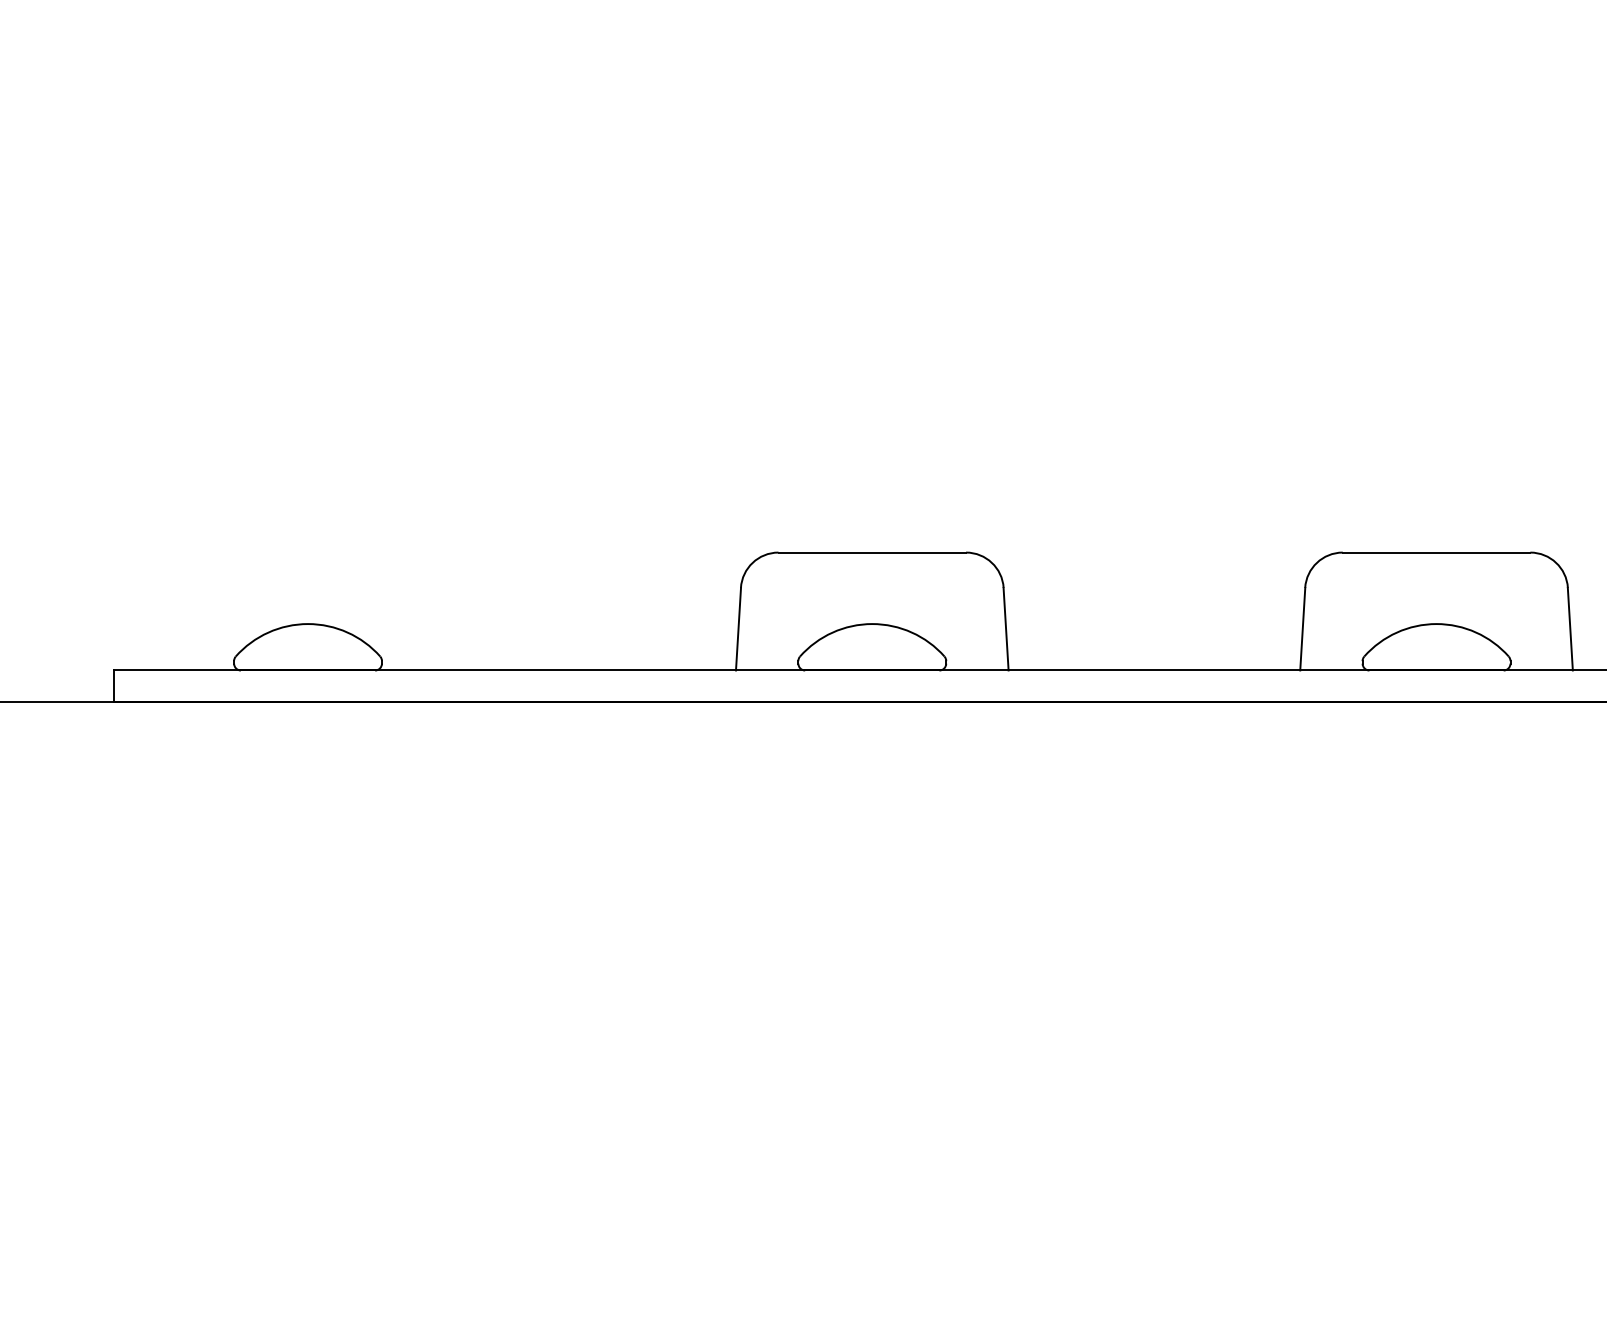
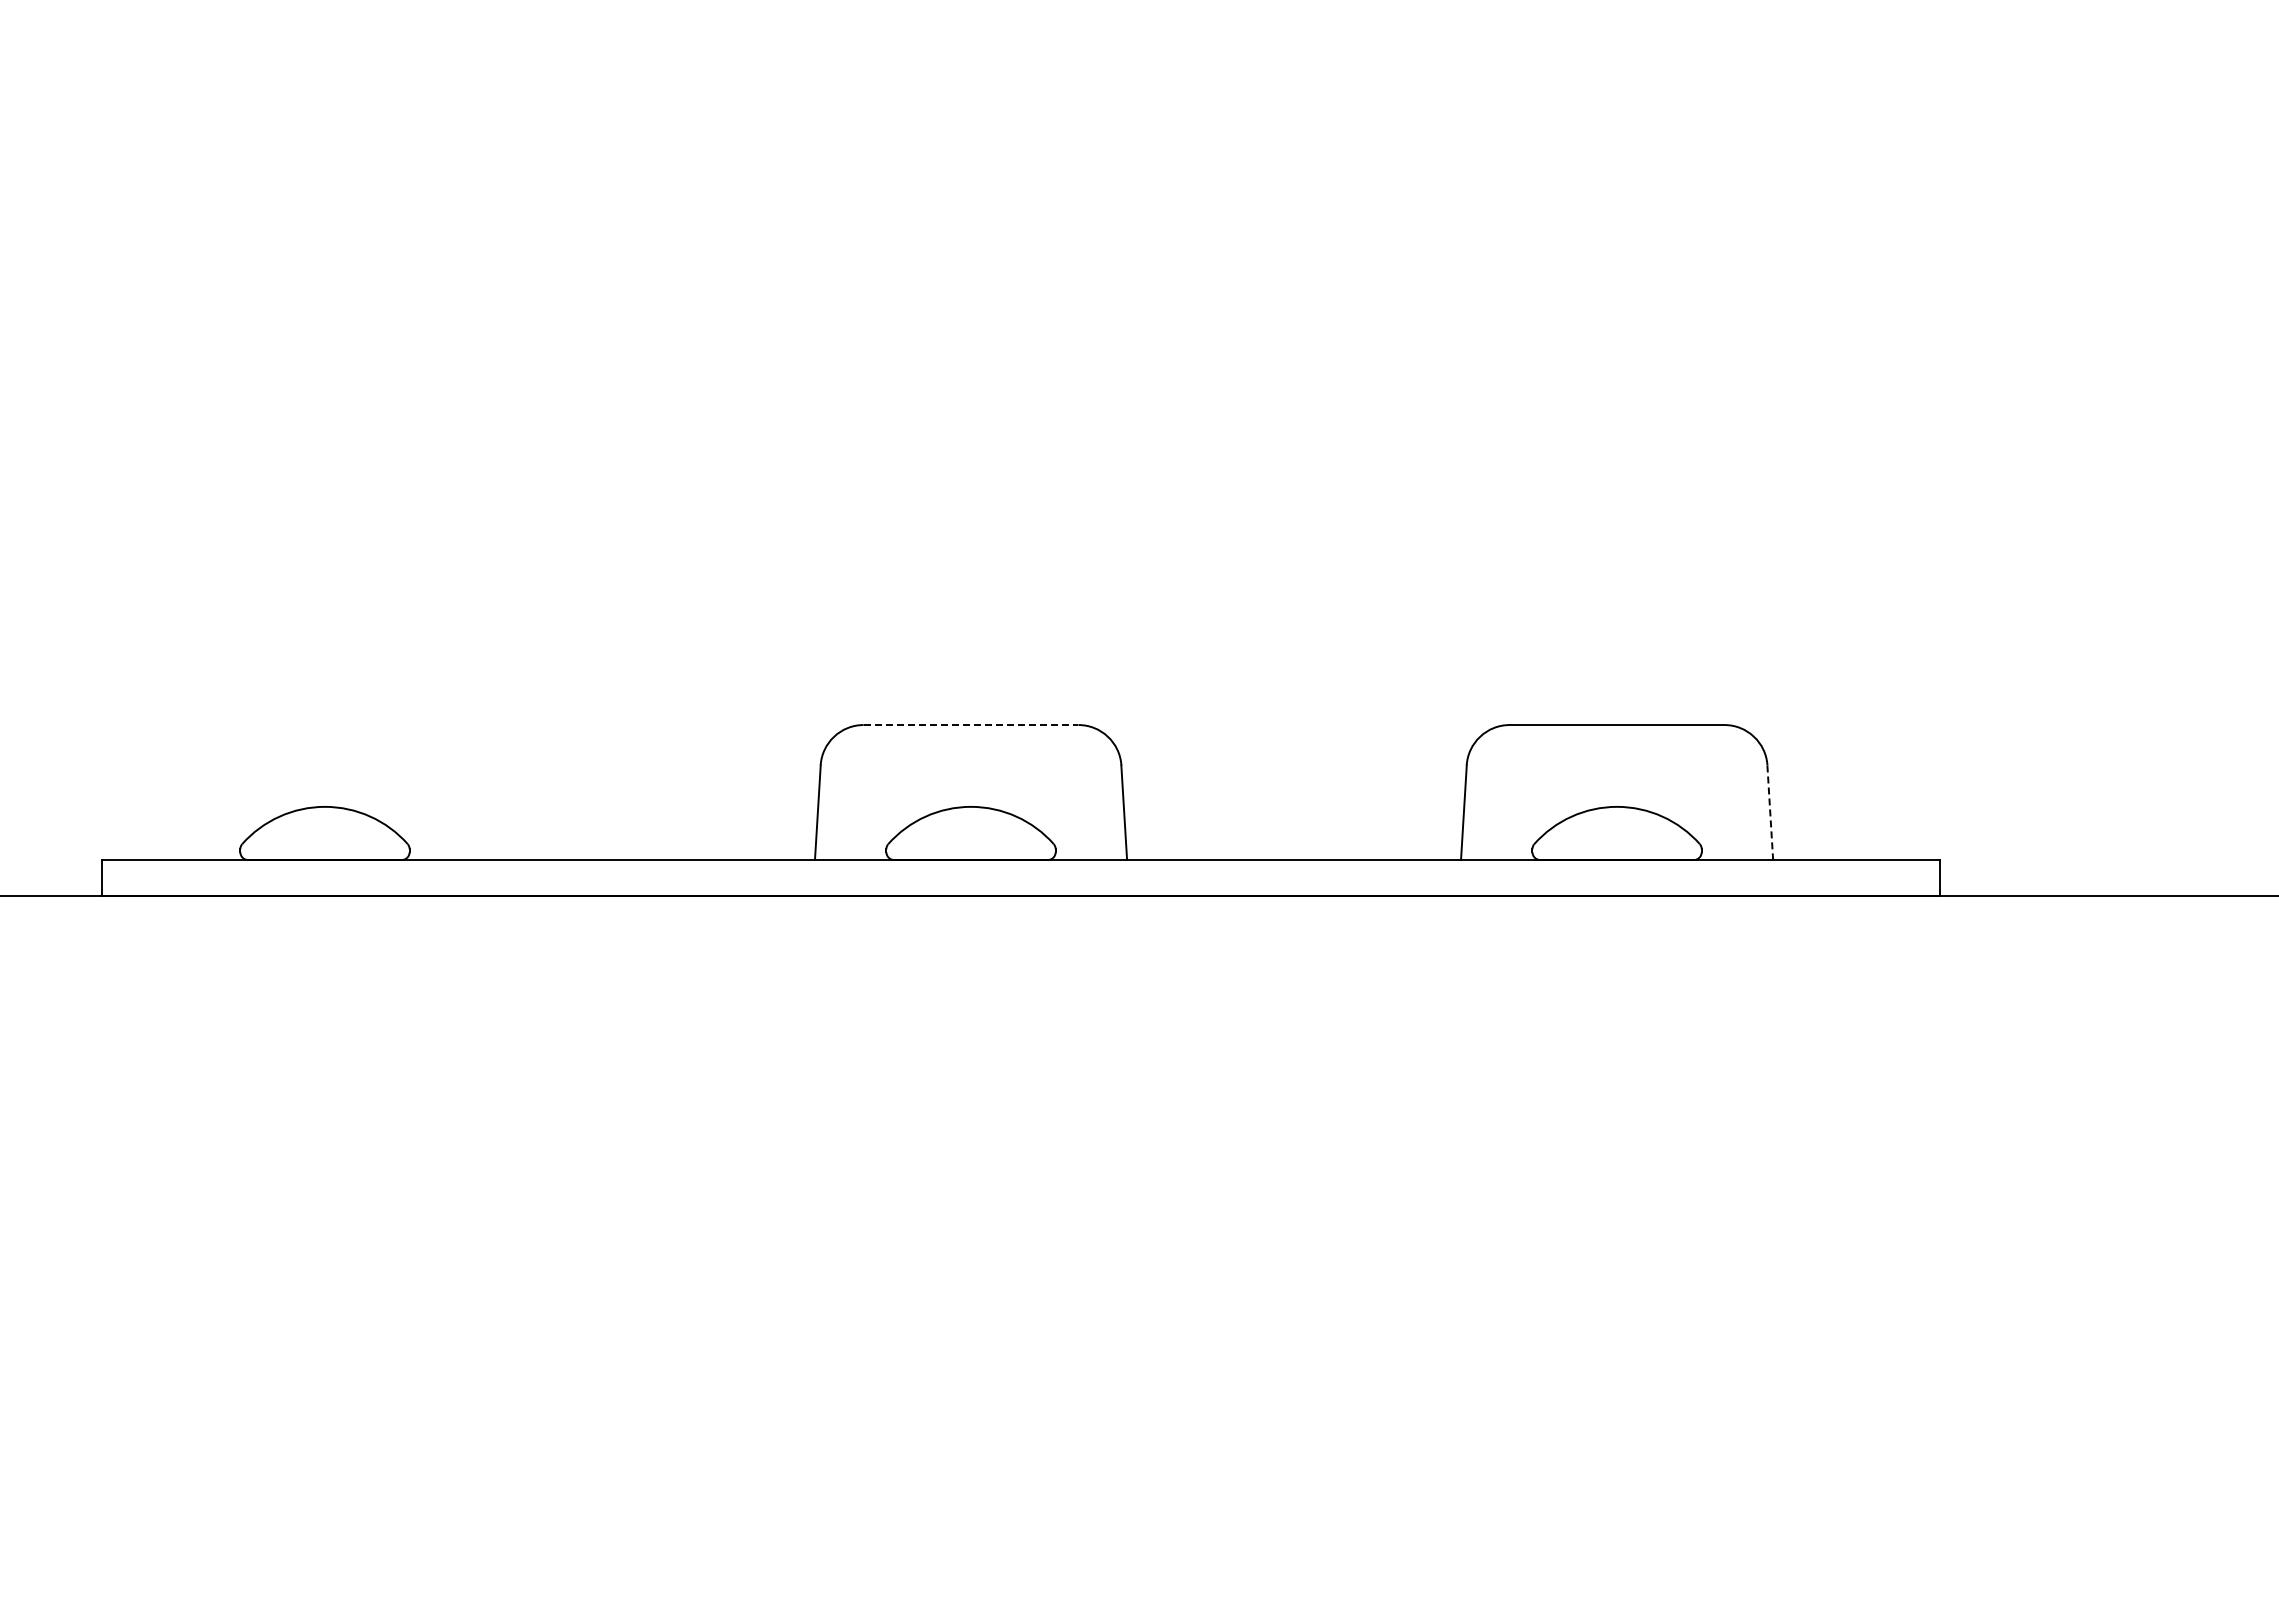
line: (872, 552) -> (971, 725), solid -> dashed
line: (1570, 629) -> (1770, 813), solid -> dashed

